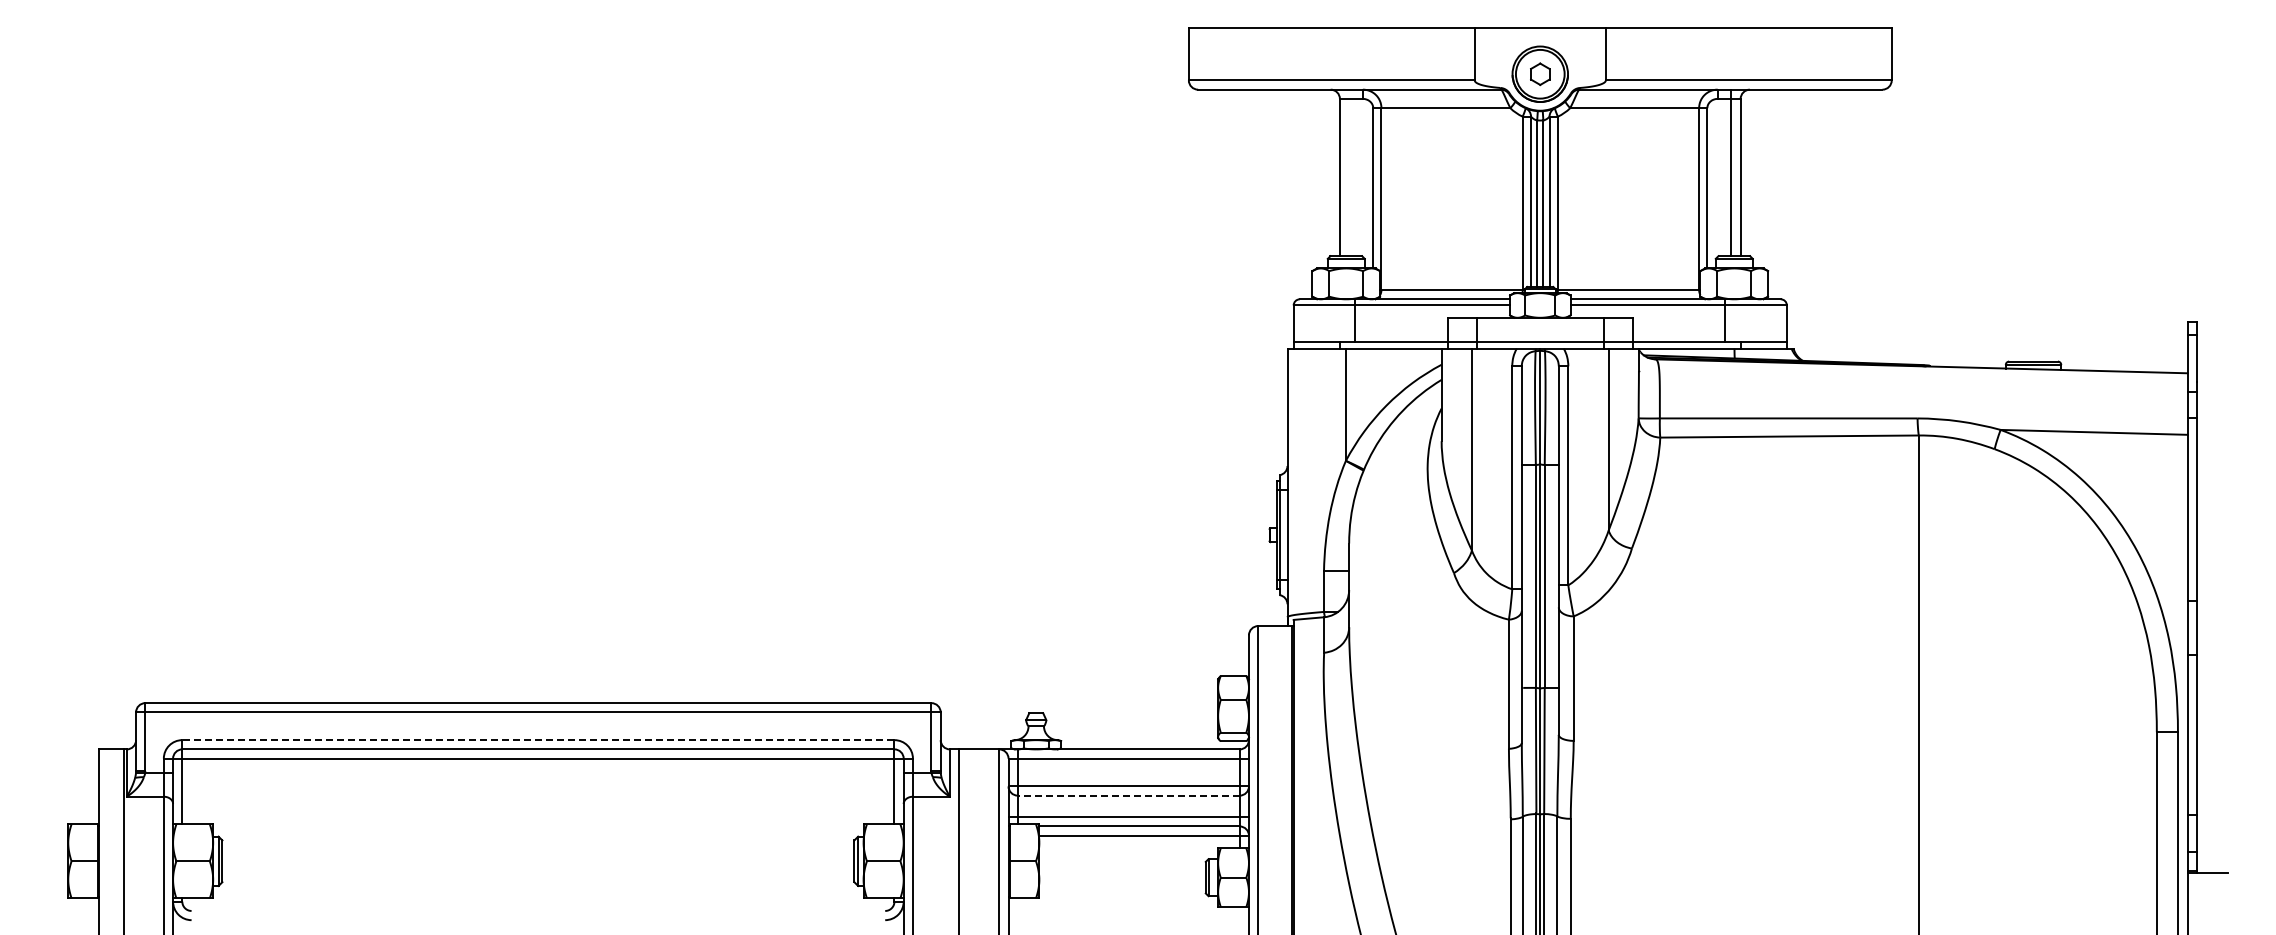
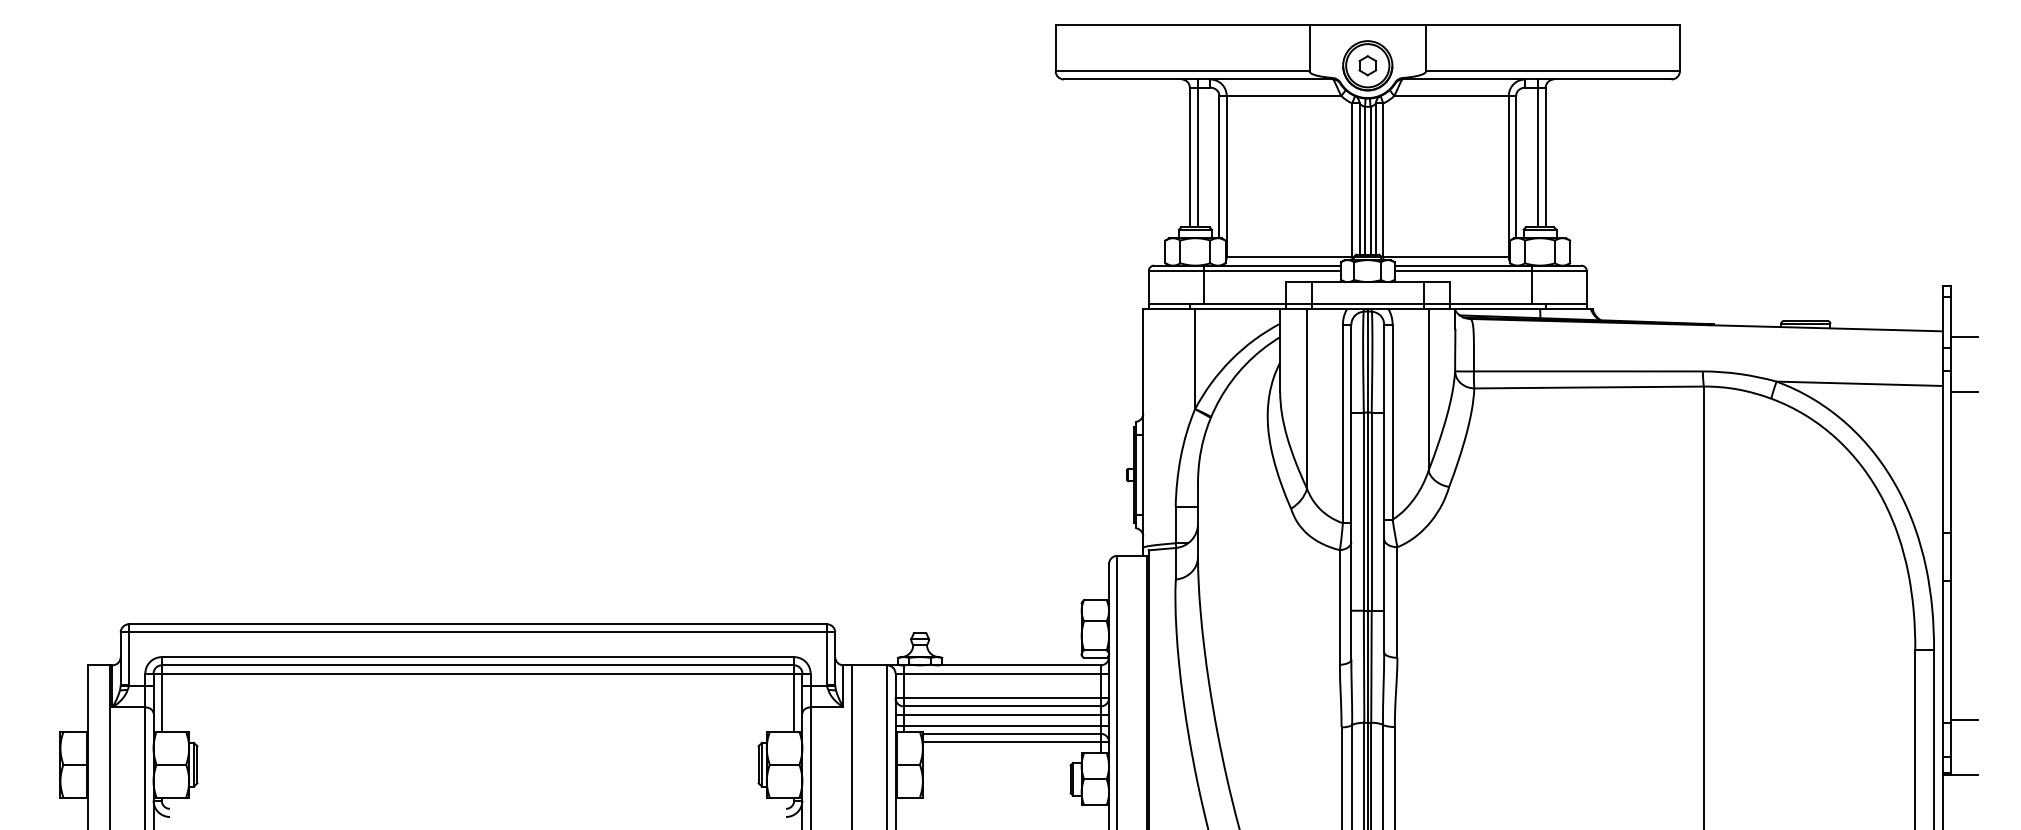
line: (1349, 172) -> (1198, 153), added
line: (2211, 379) -> (1963, 336), added
line: (2211, 441) -> (1963, 391), added
line: (537, 740) -> (477, 657), dashed -> solid
line: (1128, 795) -> (1002, 706), dashed -> solid
line: (1128, 804) -> (1002, 714), added
line: (2211, 811) -> (1963, 720), added

